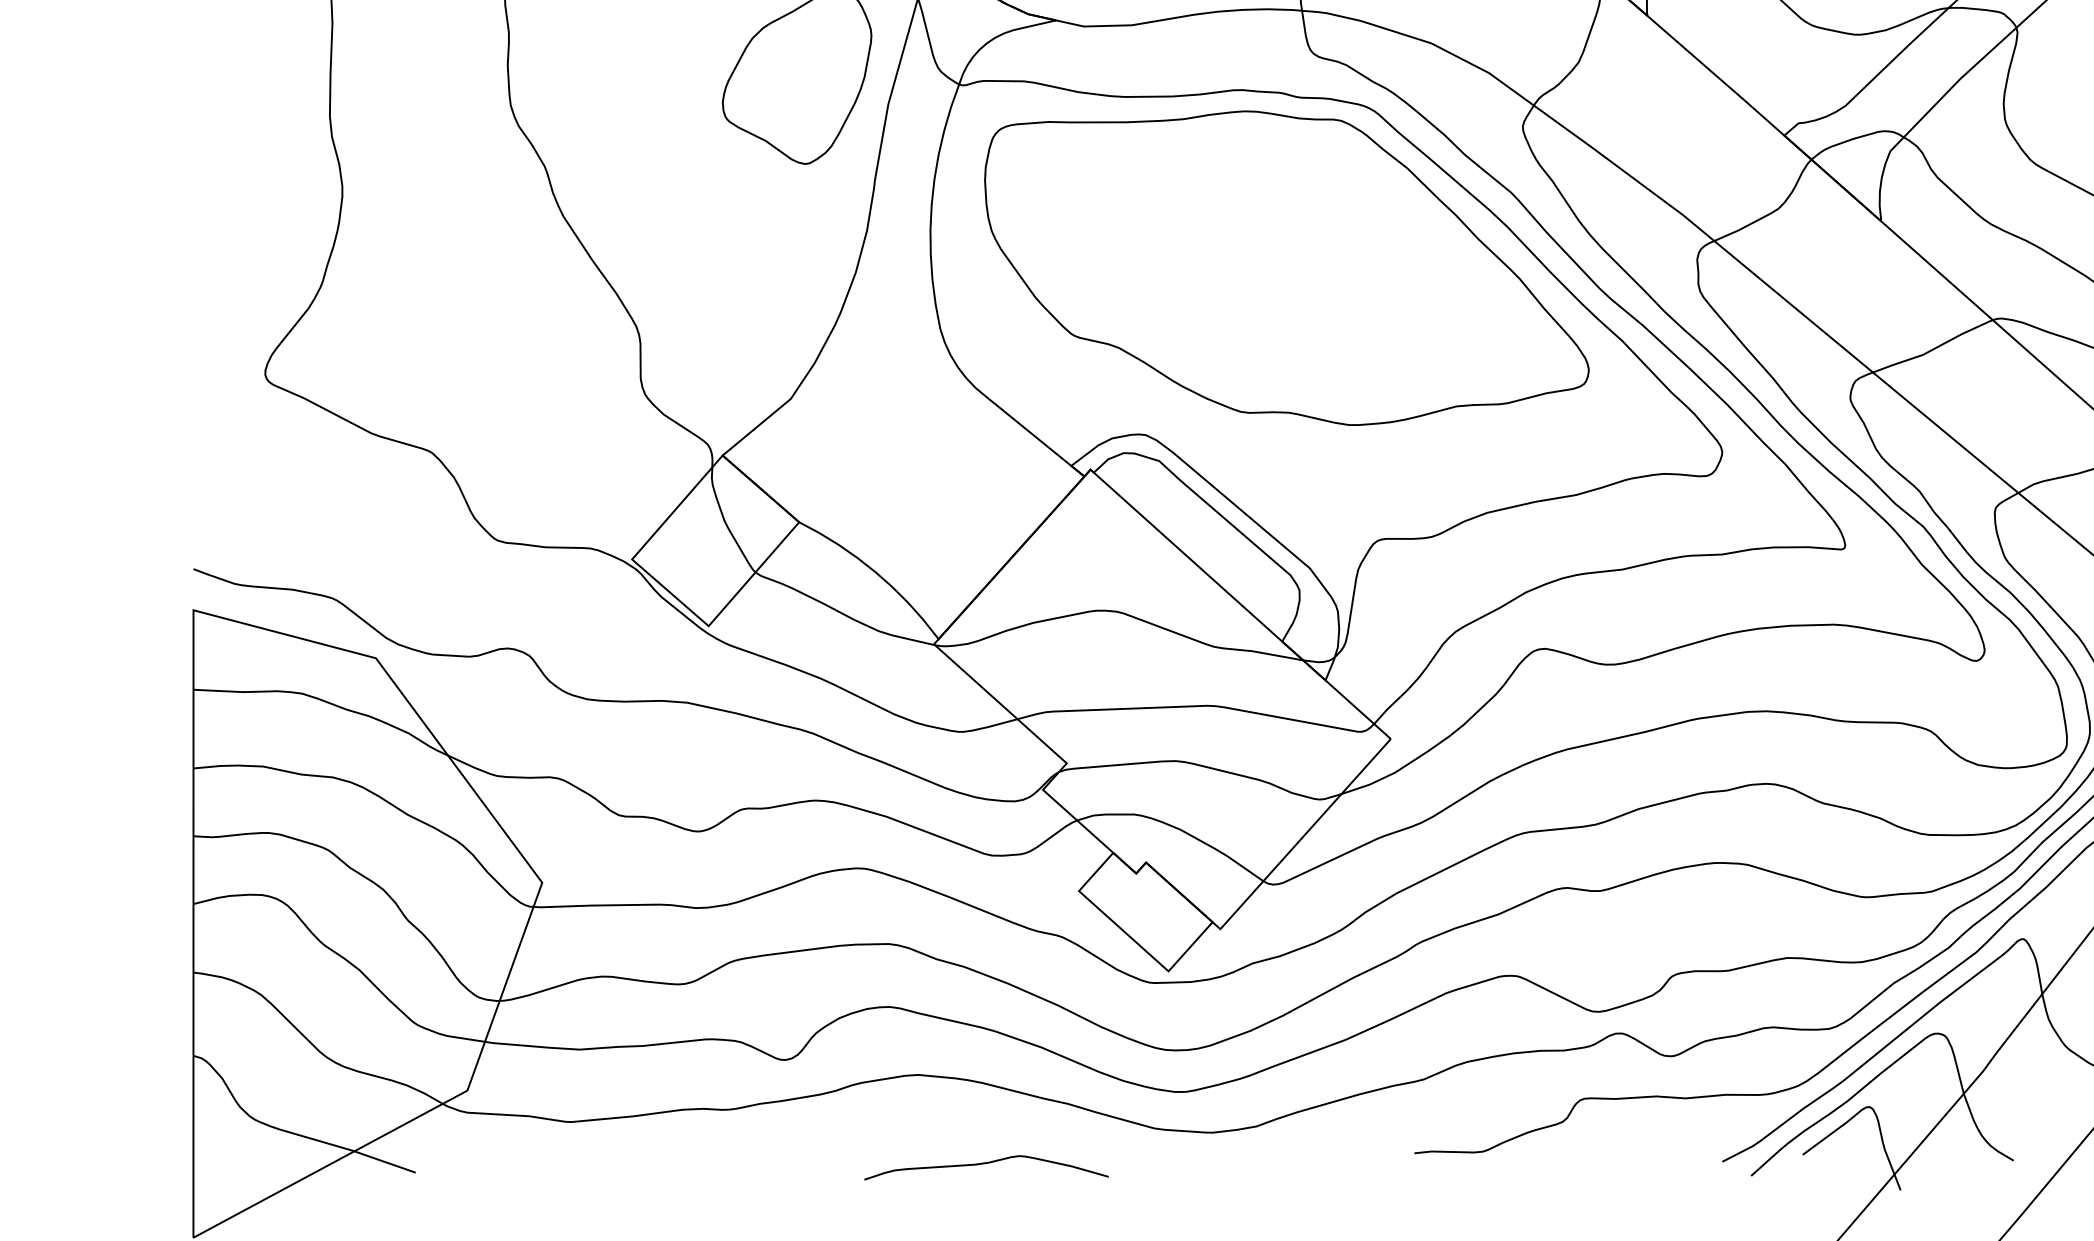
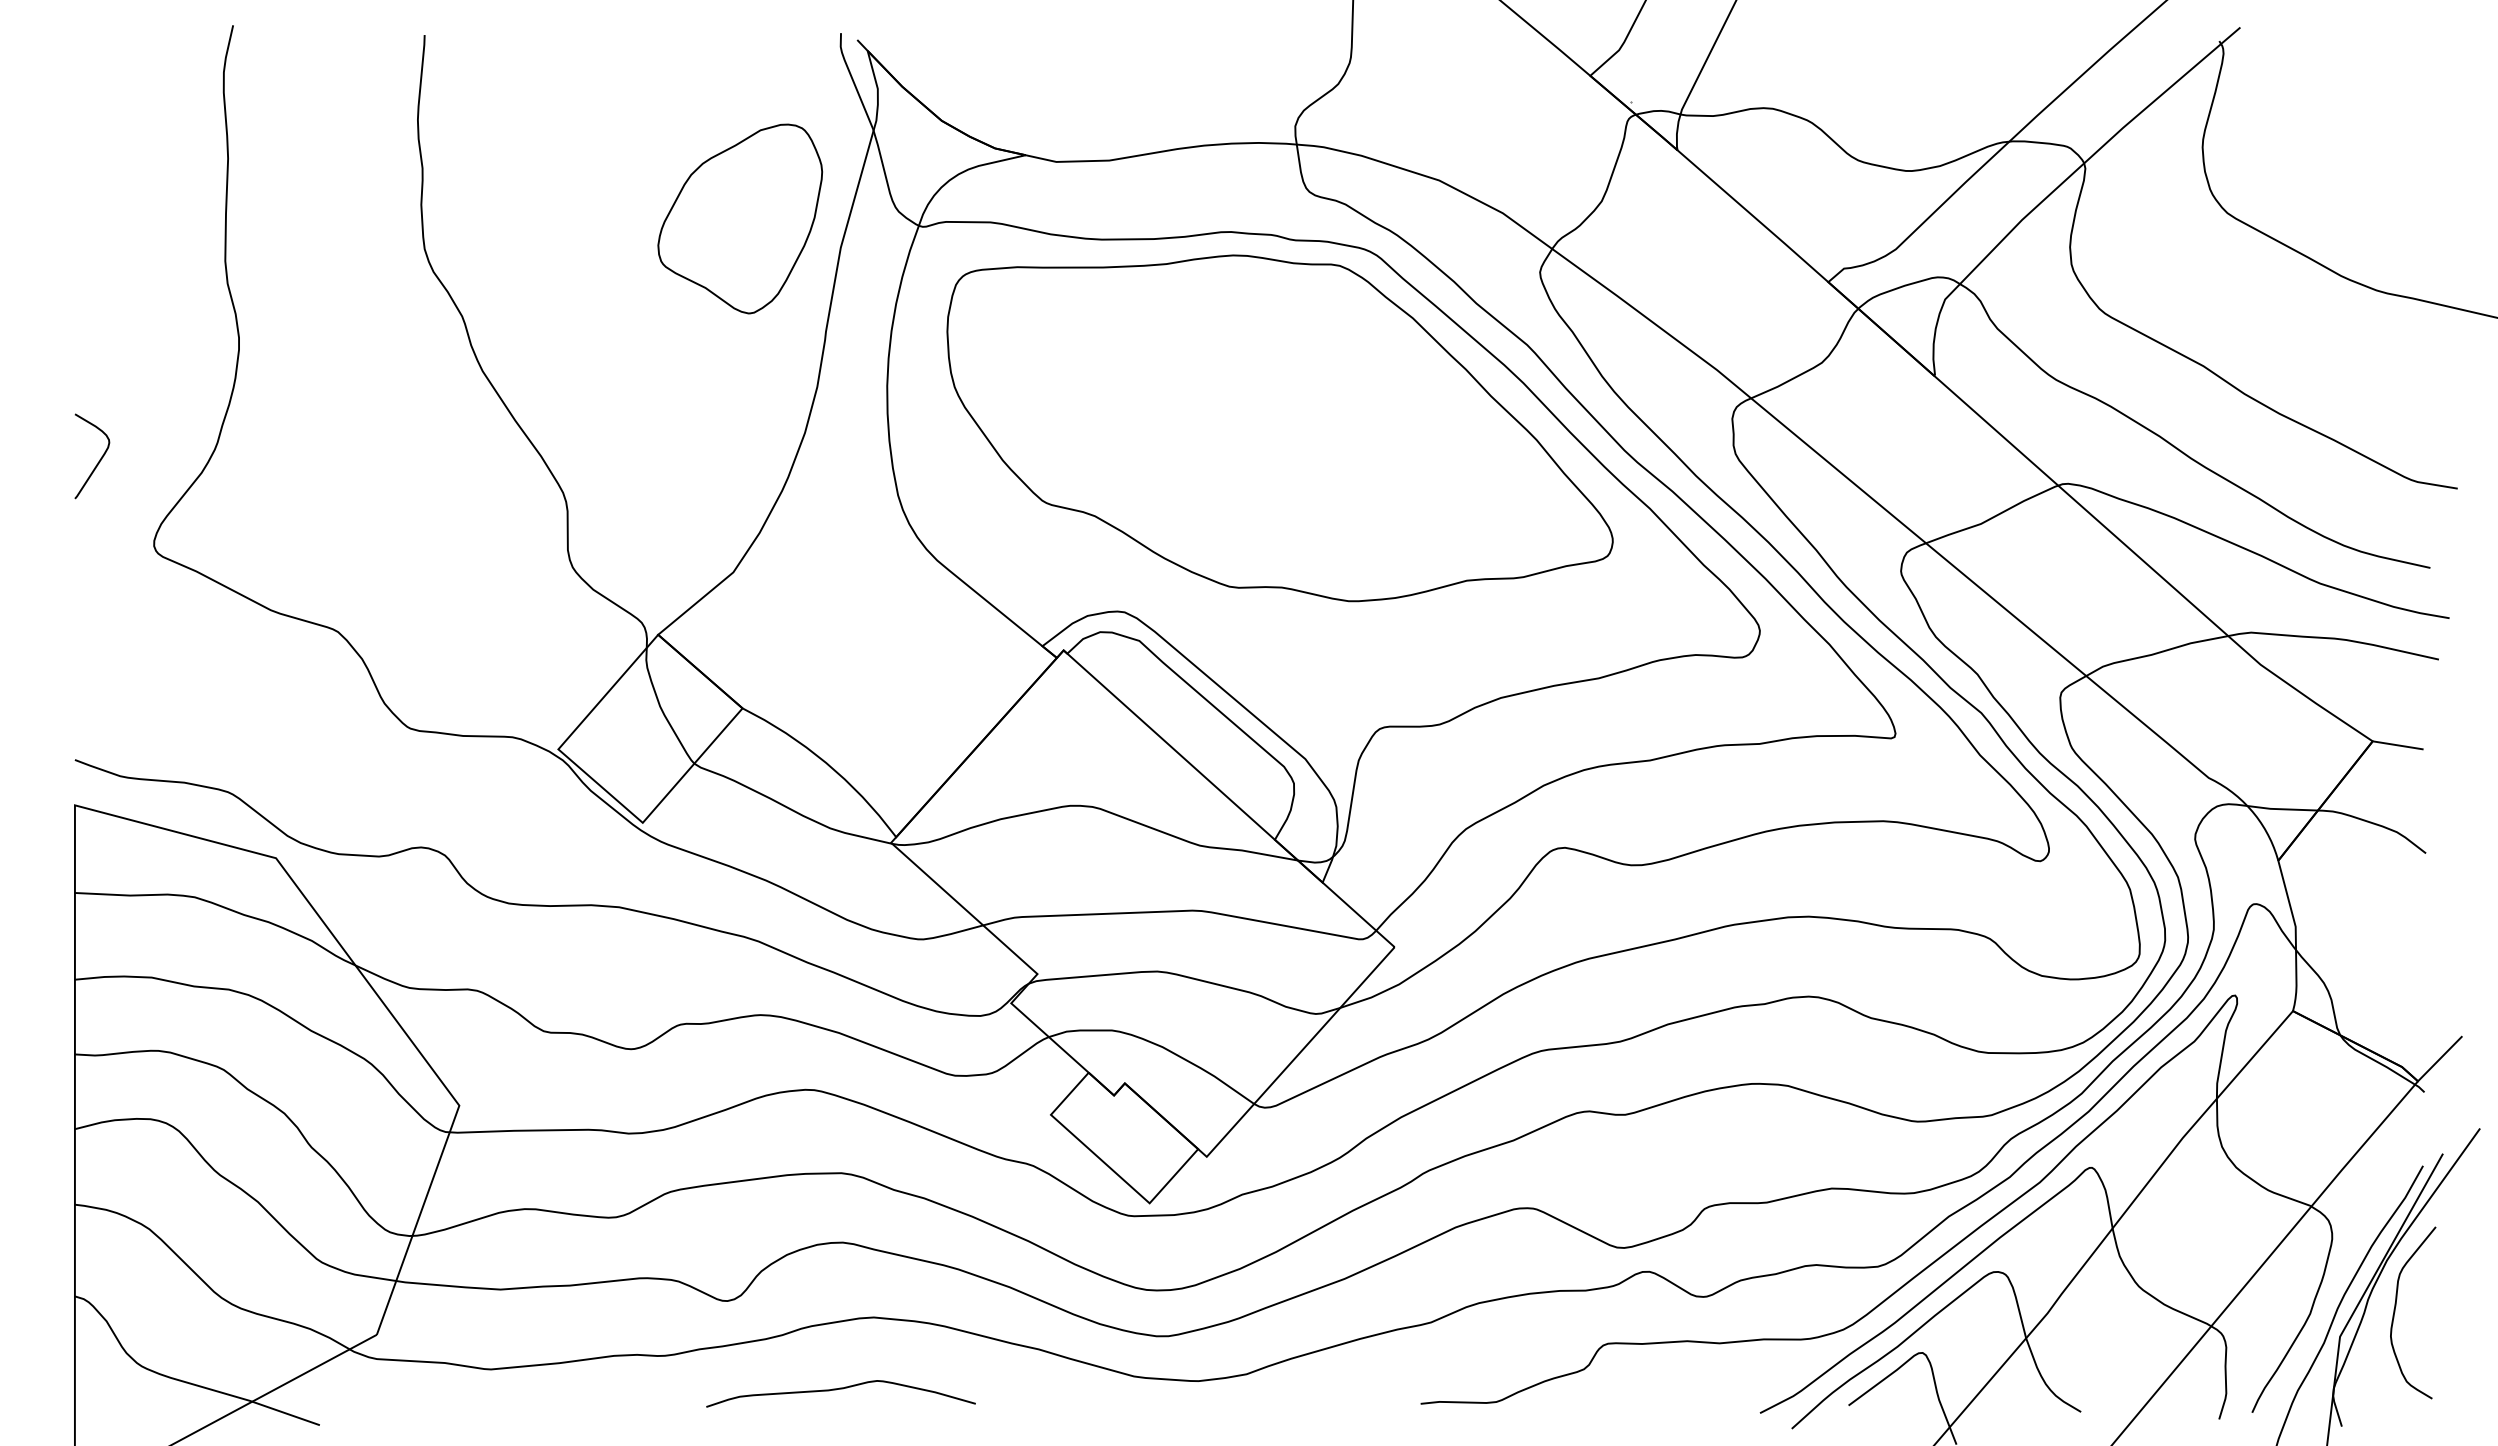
curve: (215, 296) -> (99, 459), added
curve: (986, 1163) -> (840, 1389), moved

